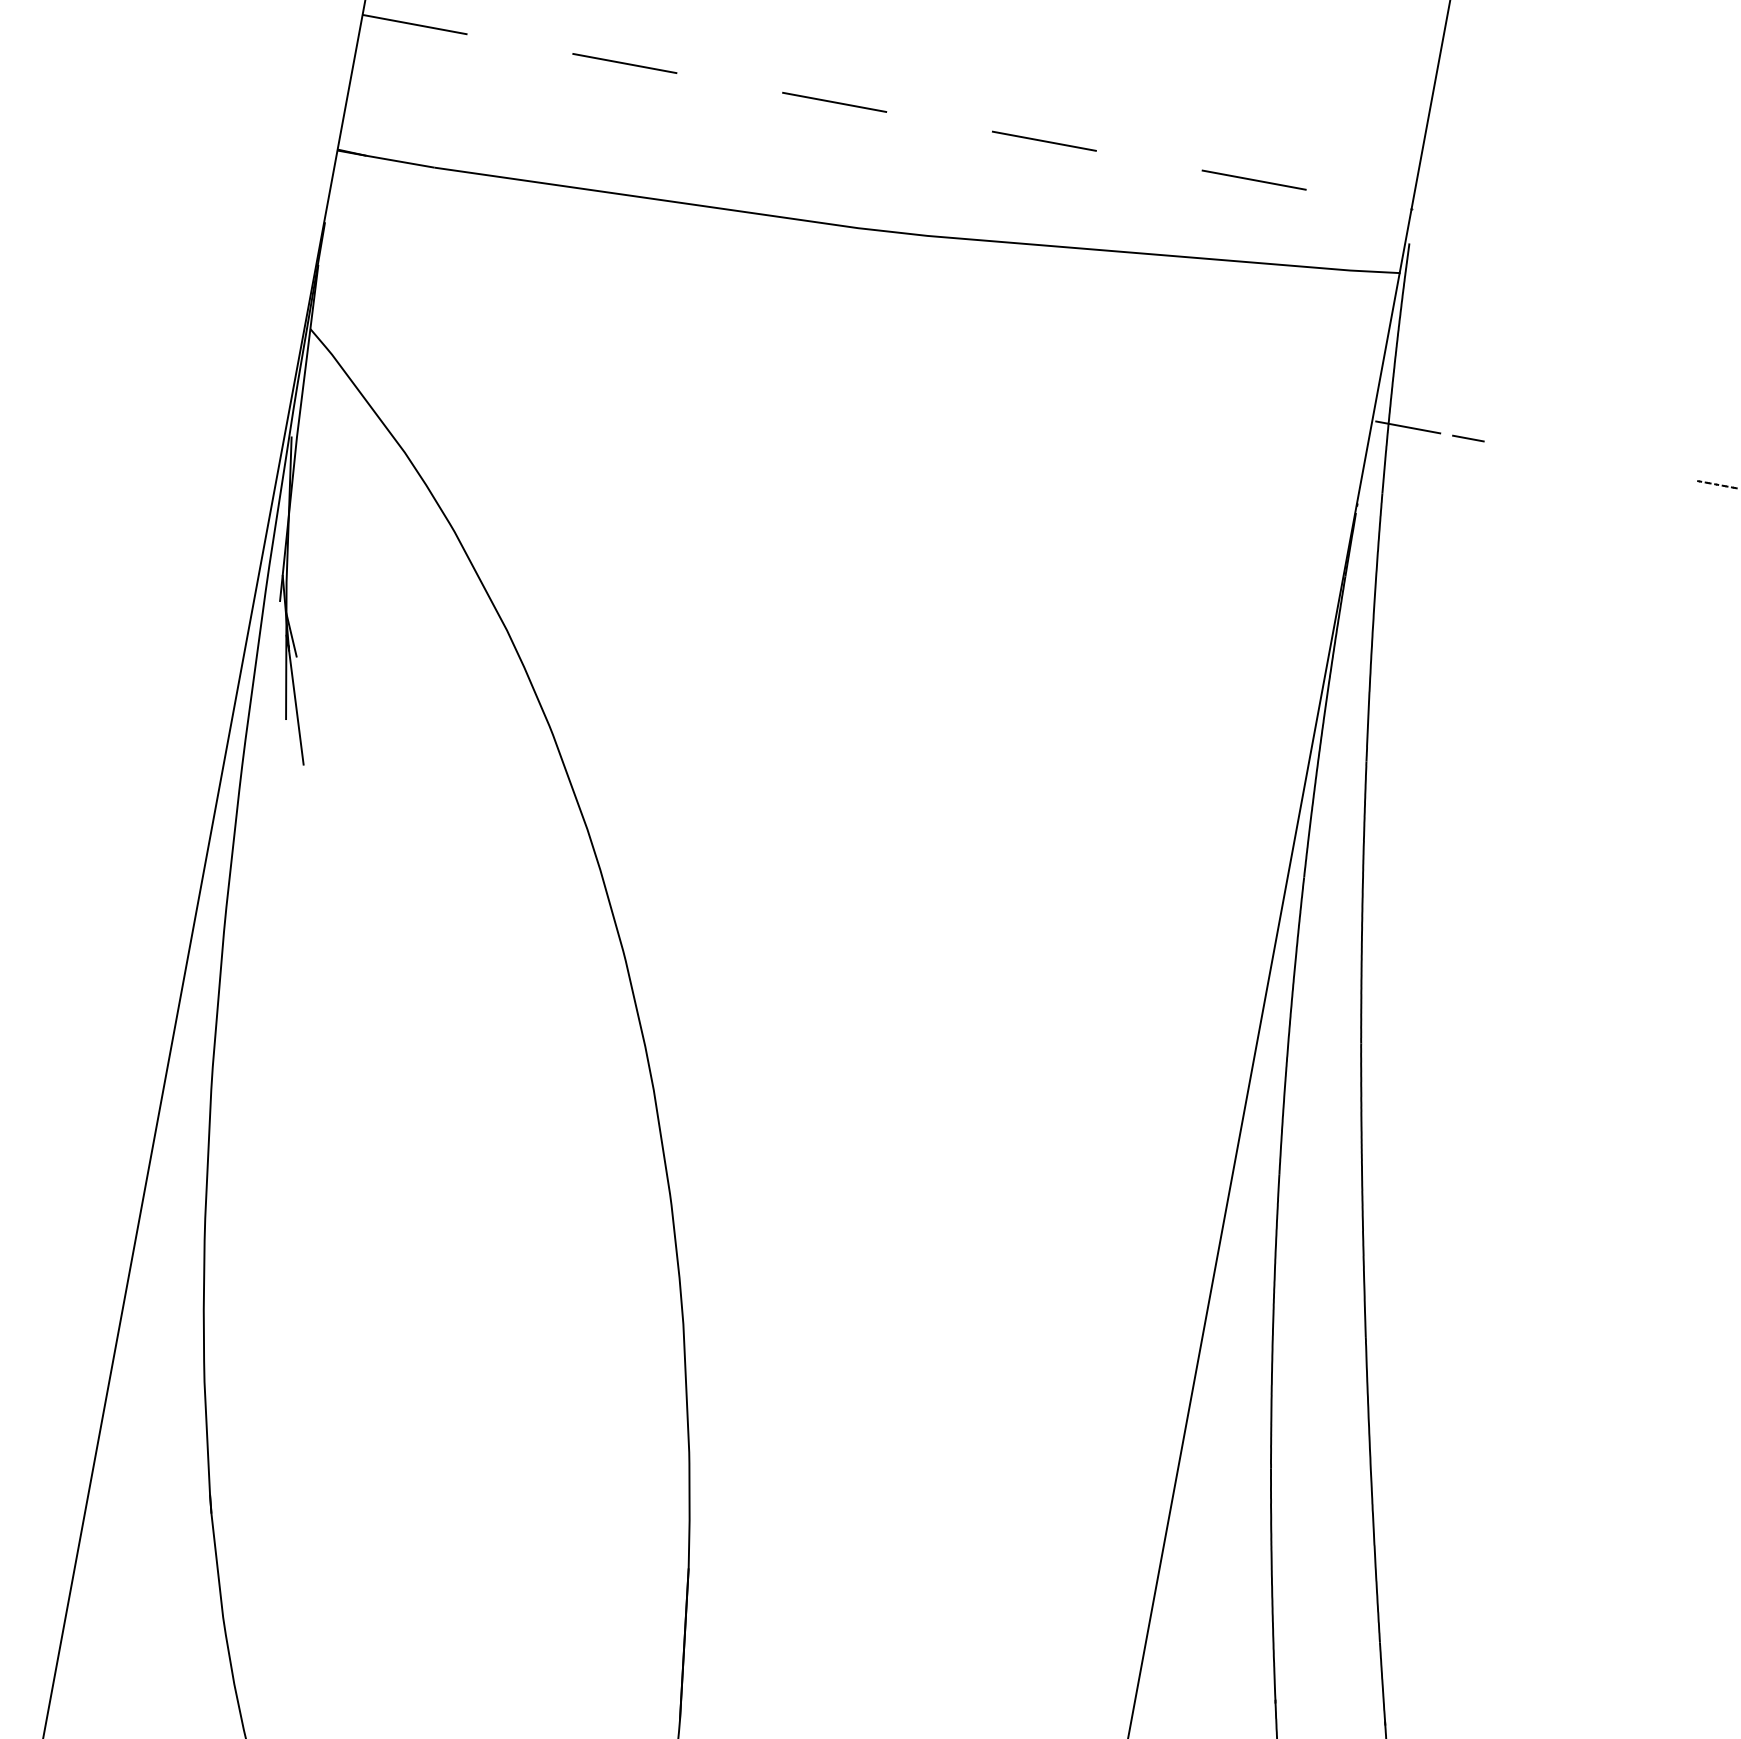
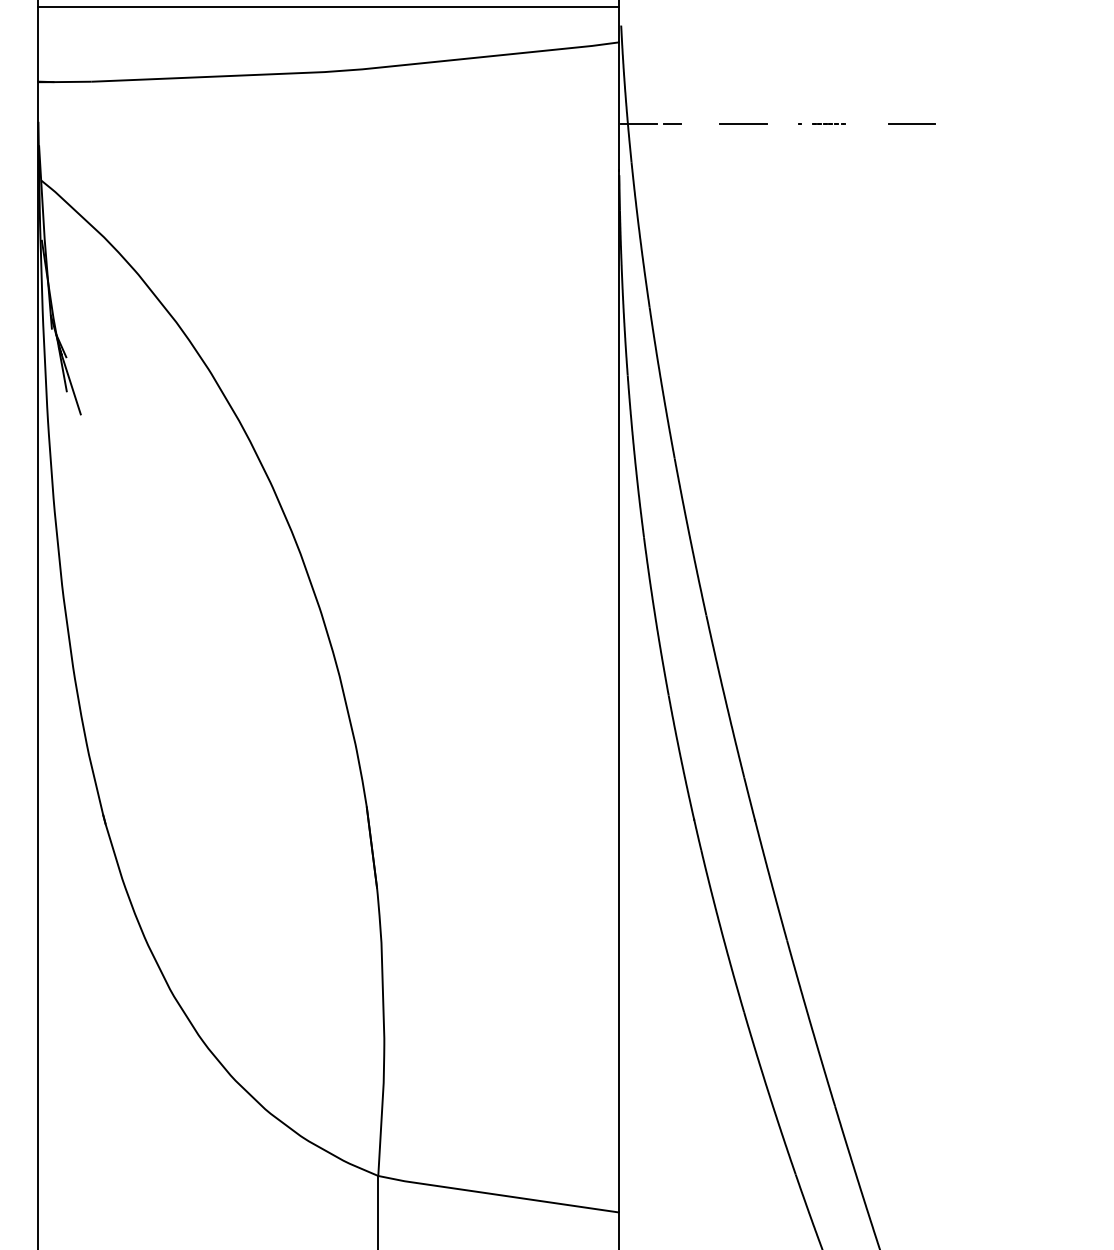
line: (887, 112) -> (328, 7), dashed -> solid
line: (1597, 463) -> (743, 124), added

